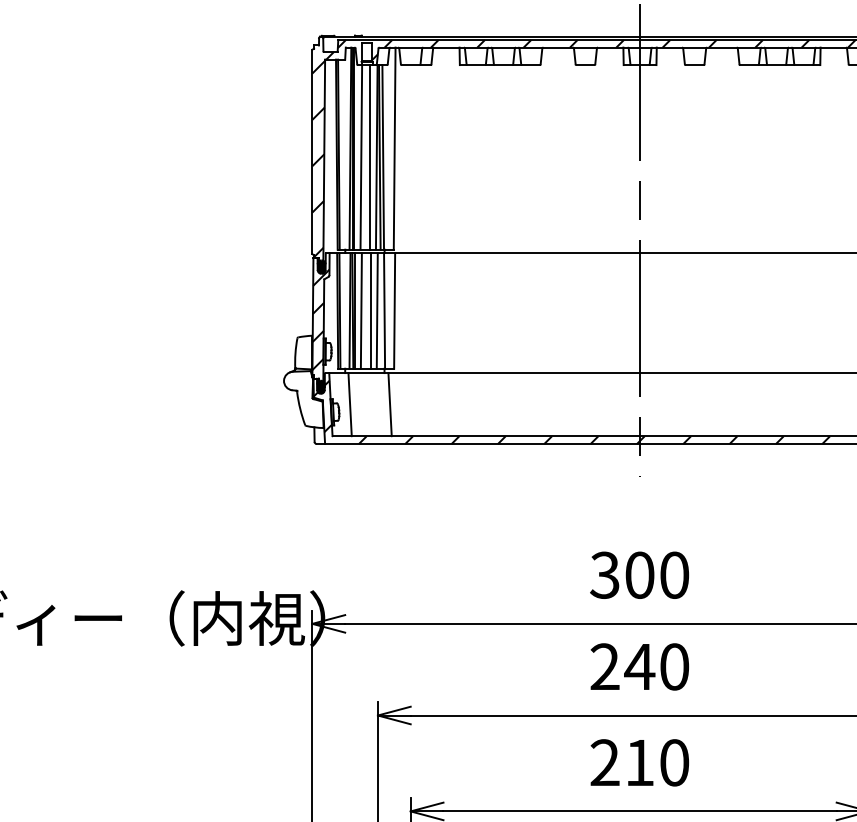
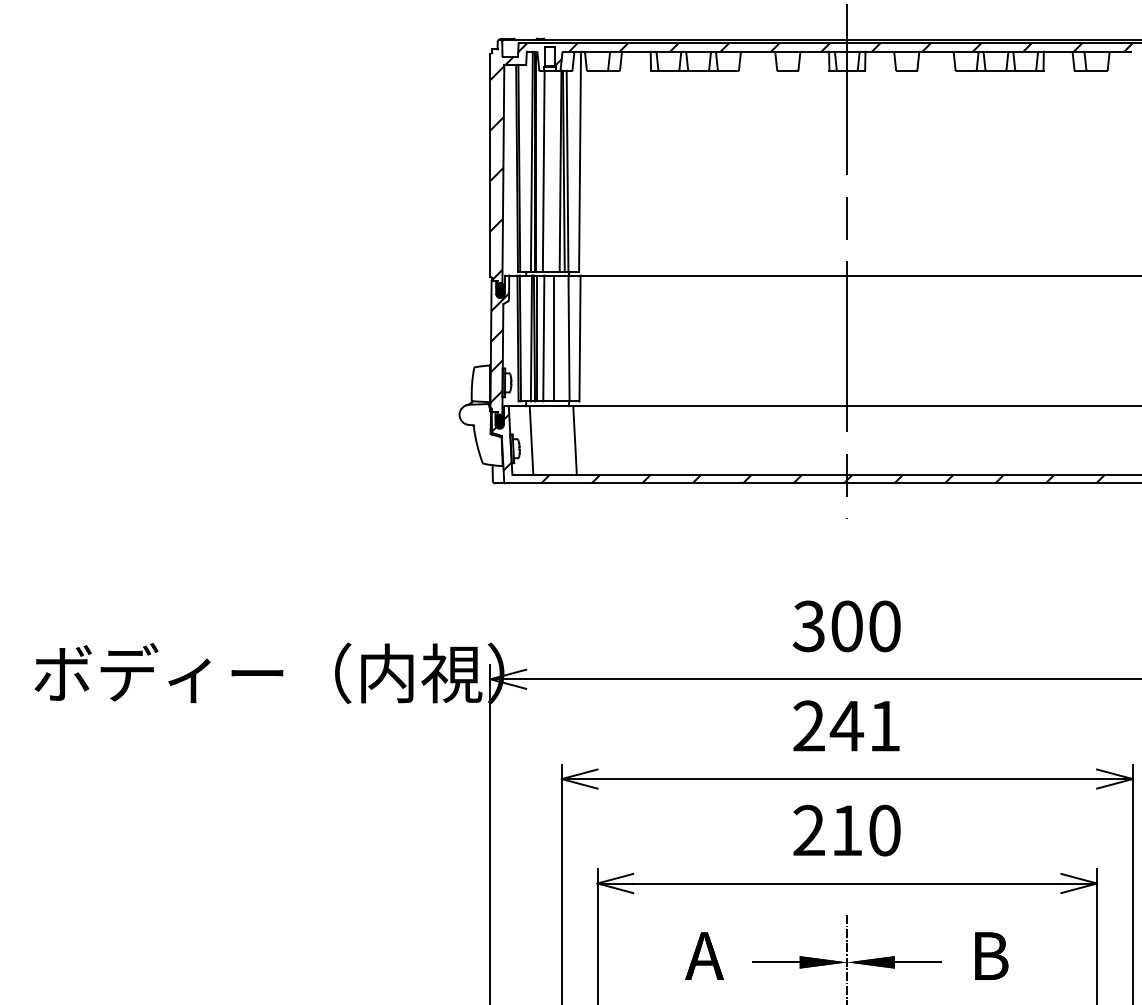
line: (369, 156) -> (552, 170), removed
line: (376, 310) -> (560, 338), removed
text: (674, 666) -> (884, 725), 240 -> 241

